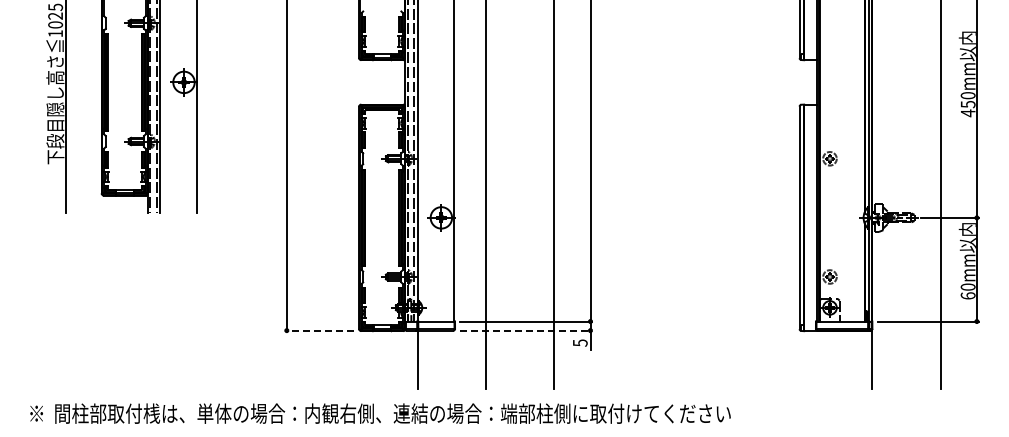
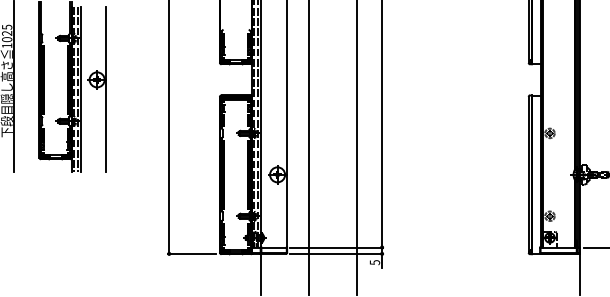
line: (318, 330) -> (191, 253), dashed -> solid
line: (526, 330) -> (337, 253), dashed -> solid

